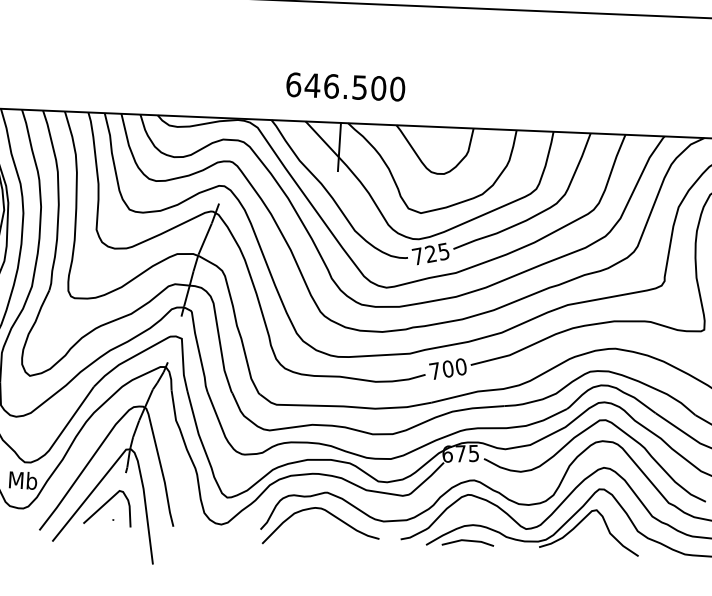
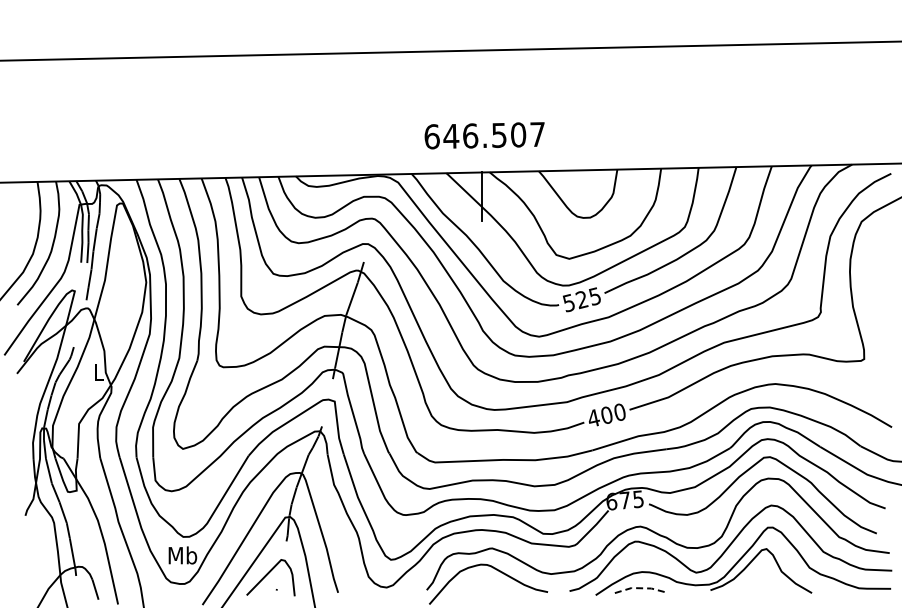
text: (397, 89) -> (537, 134), 646.500 -> 646.507
text: (417, 255) -> (568, 302), 725 -> 525
text: (434, 371) -> (593, 418), 700 -> 400
line: (467, 540) -> (637, 588), solid -> dashed

